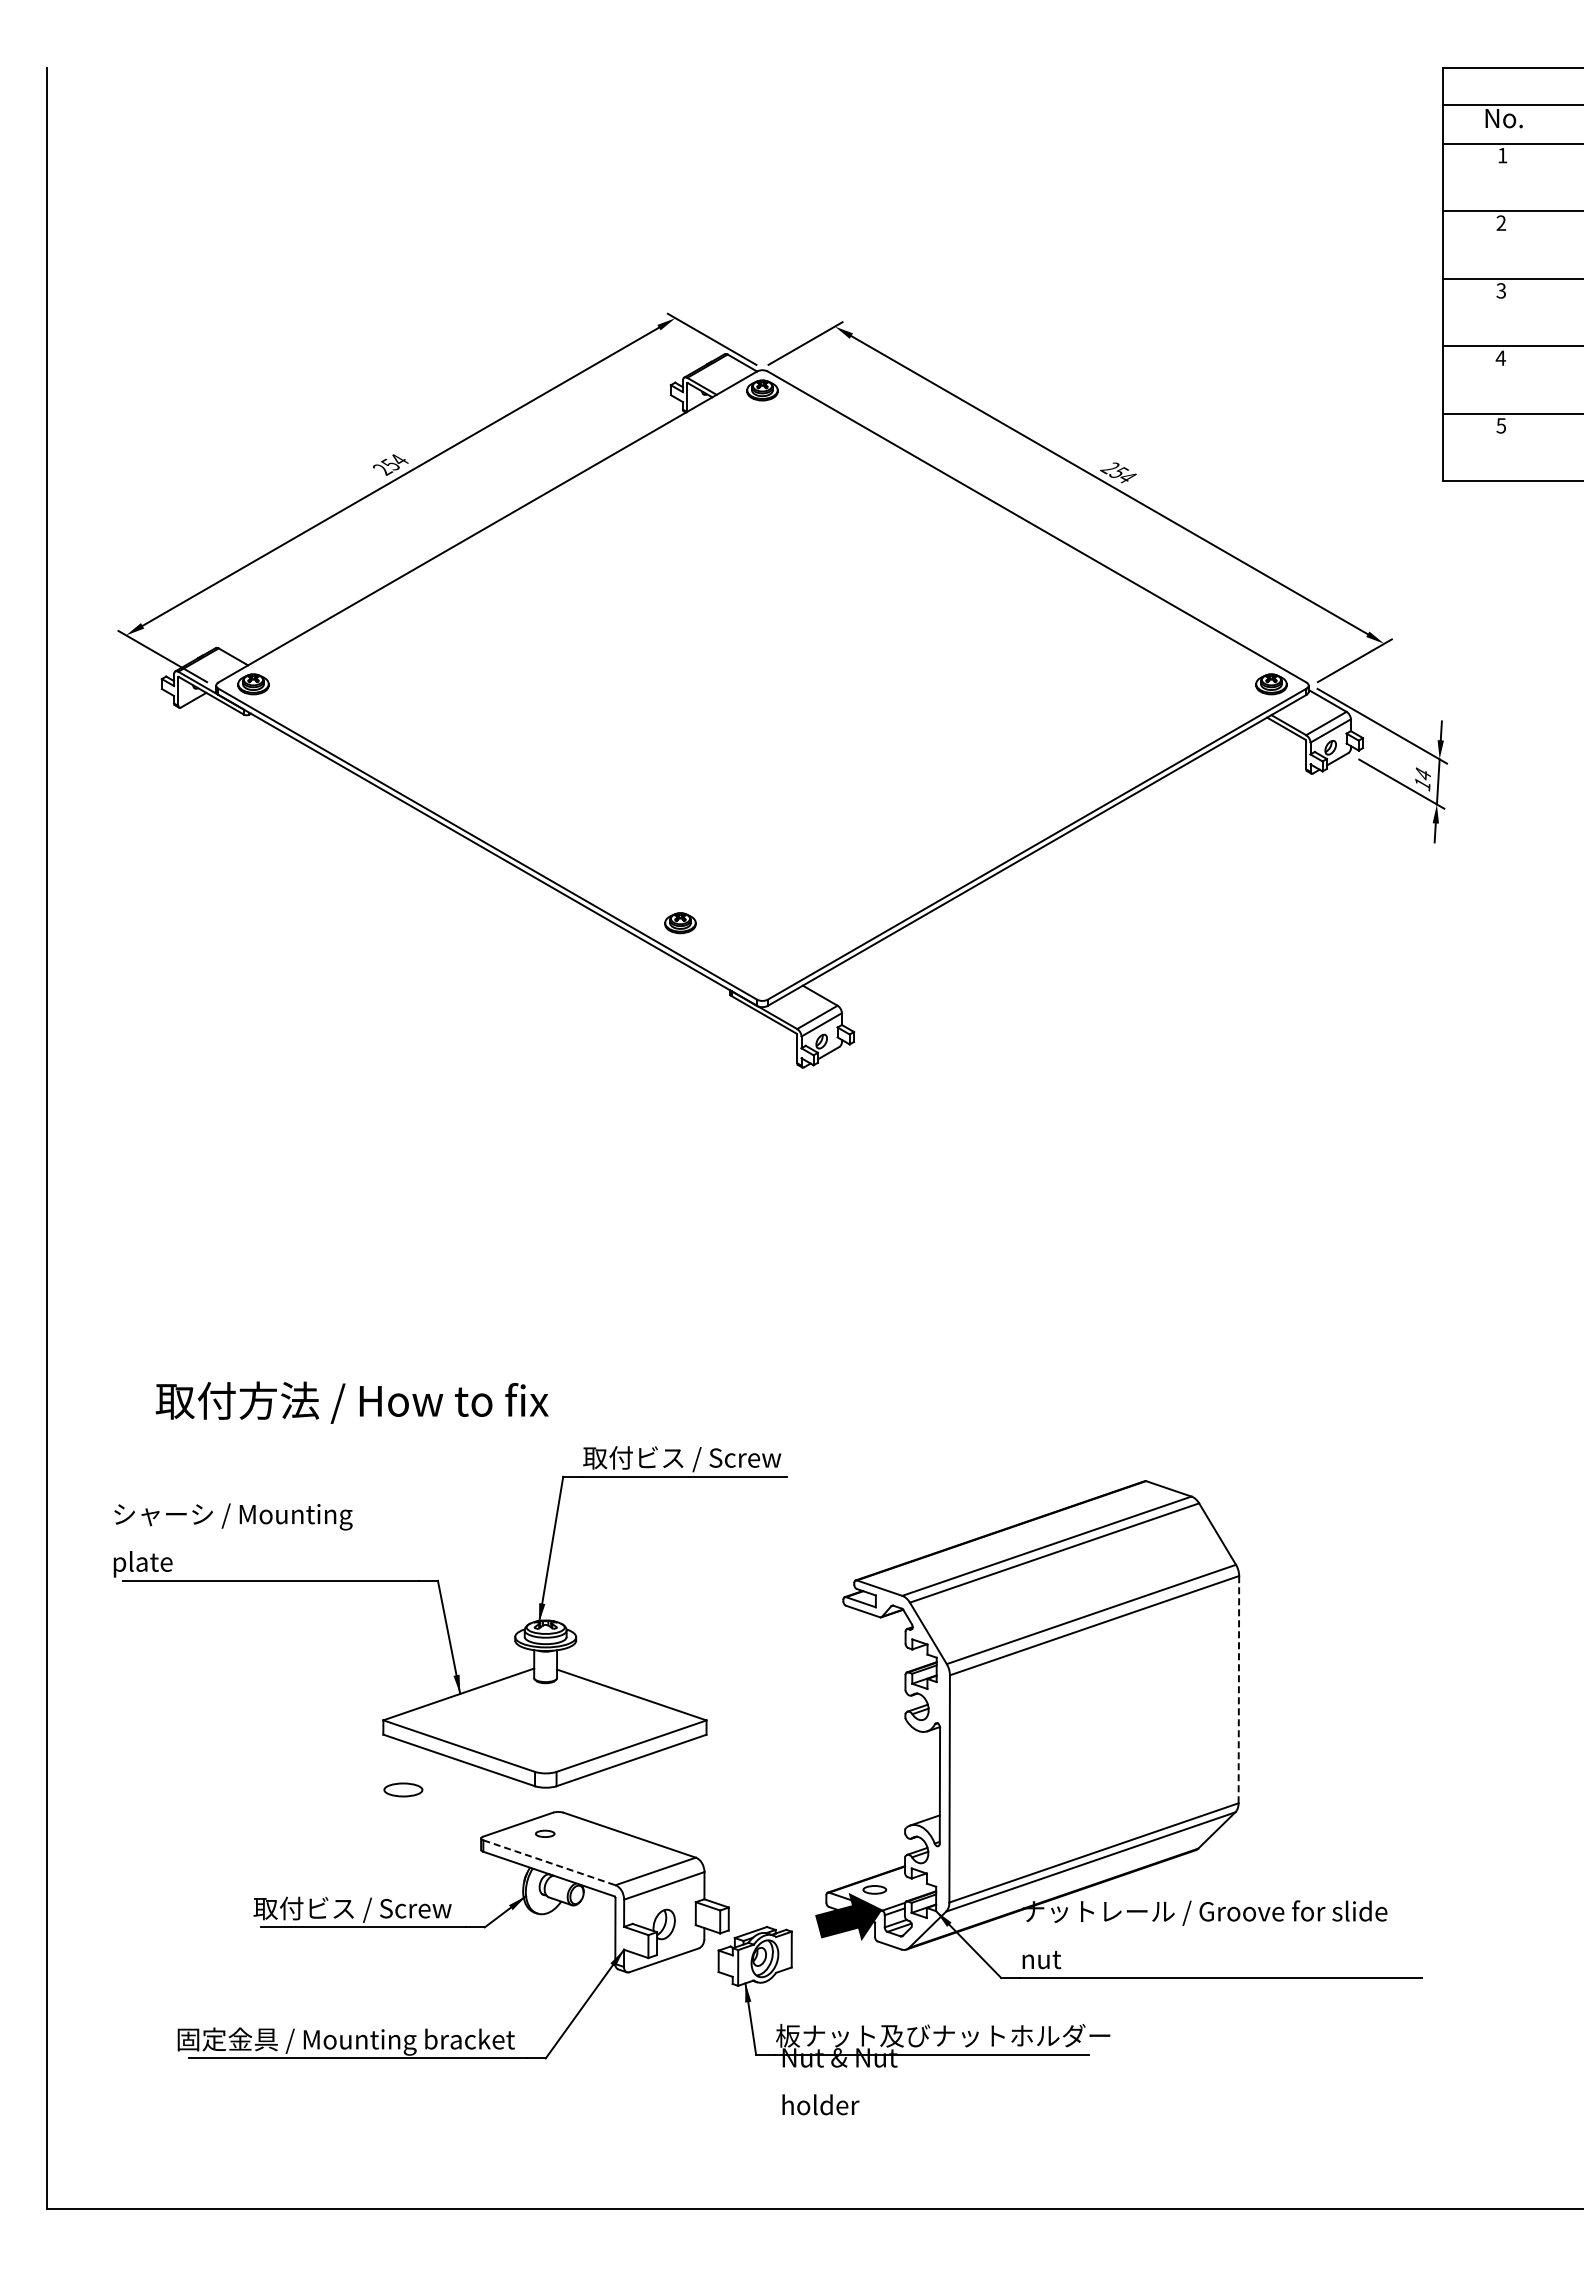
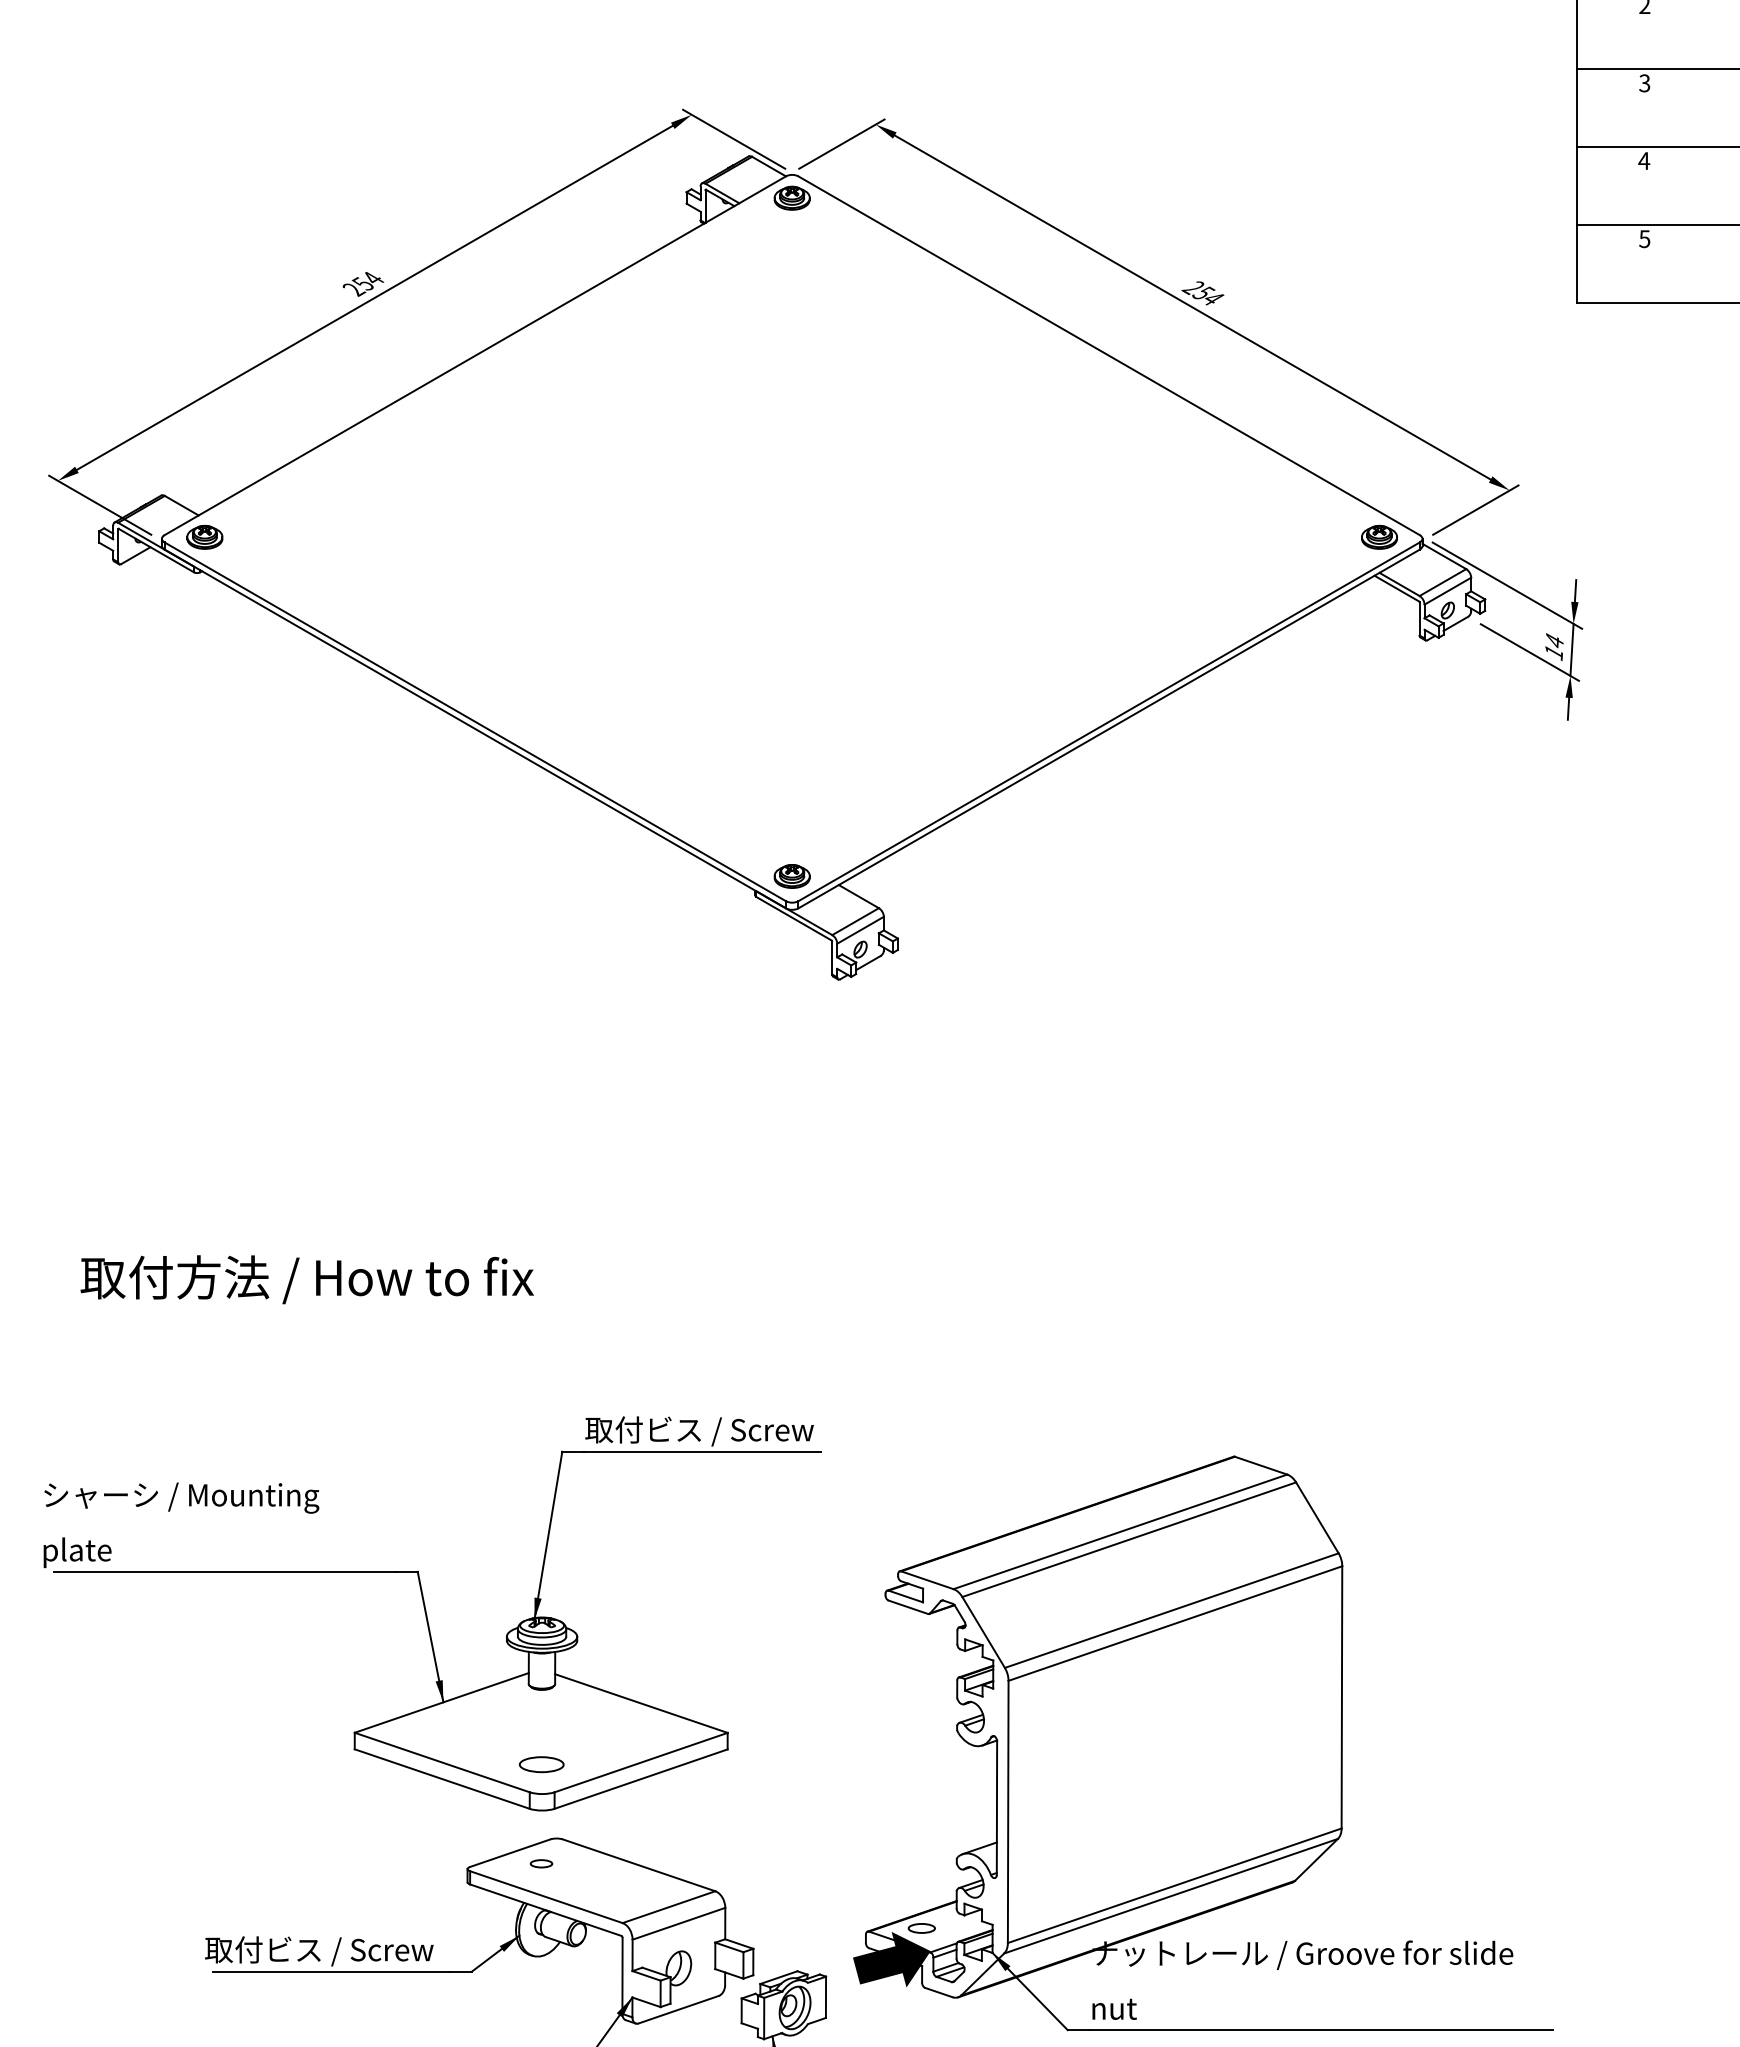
part: (680, 923) -> (792, 876), moved
text: (351, 1402) -> (306, 1279), moved
line: (1238, 1689) -> (1341, 1697), dashed -> solid
part: (403, 1789) -> (541, 1764), moved
line: (549, 1862) -> (546, 1896), dashed -> solid

